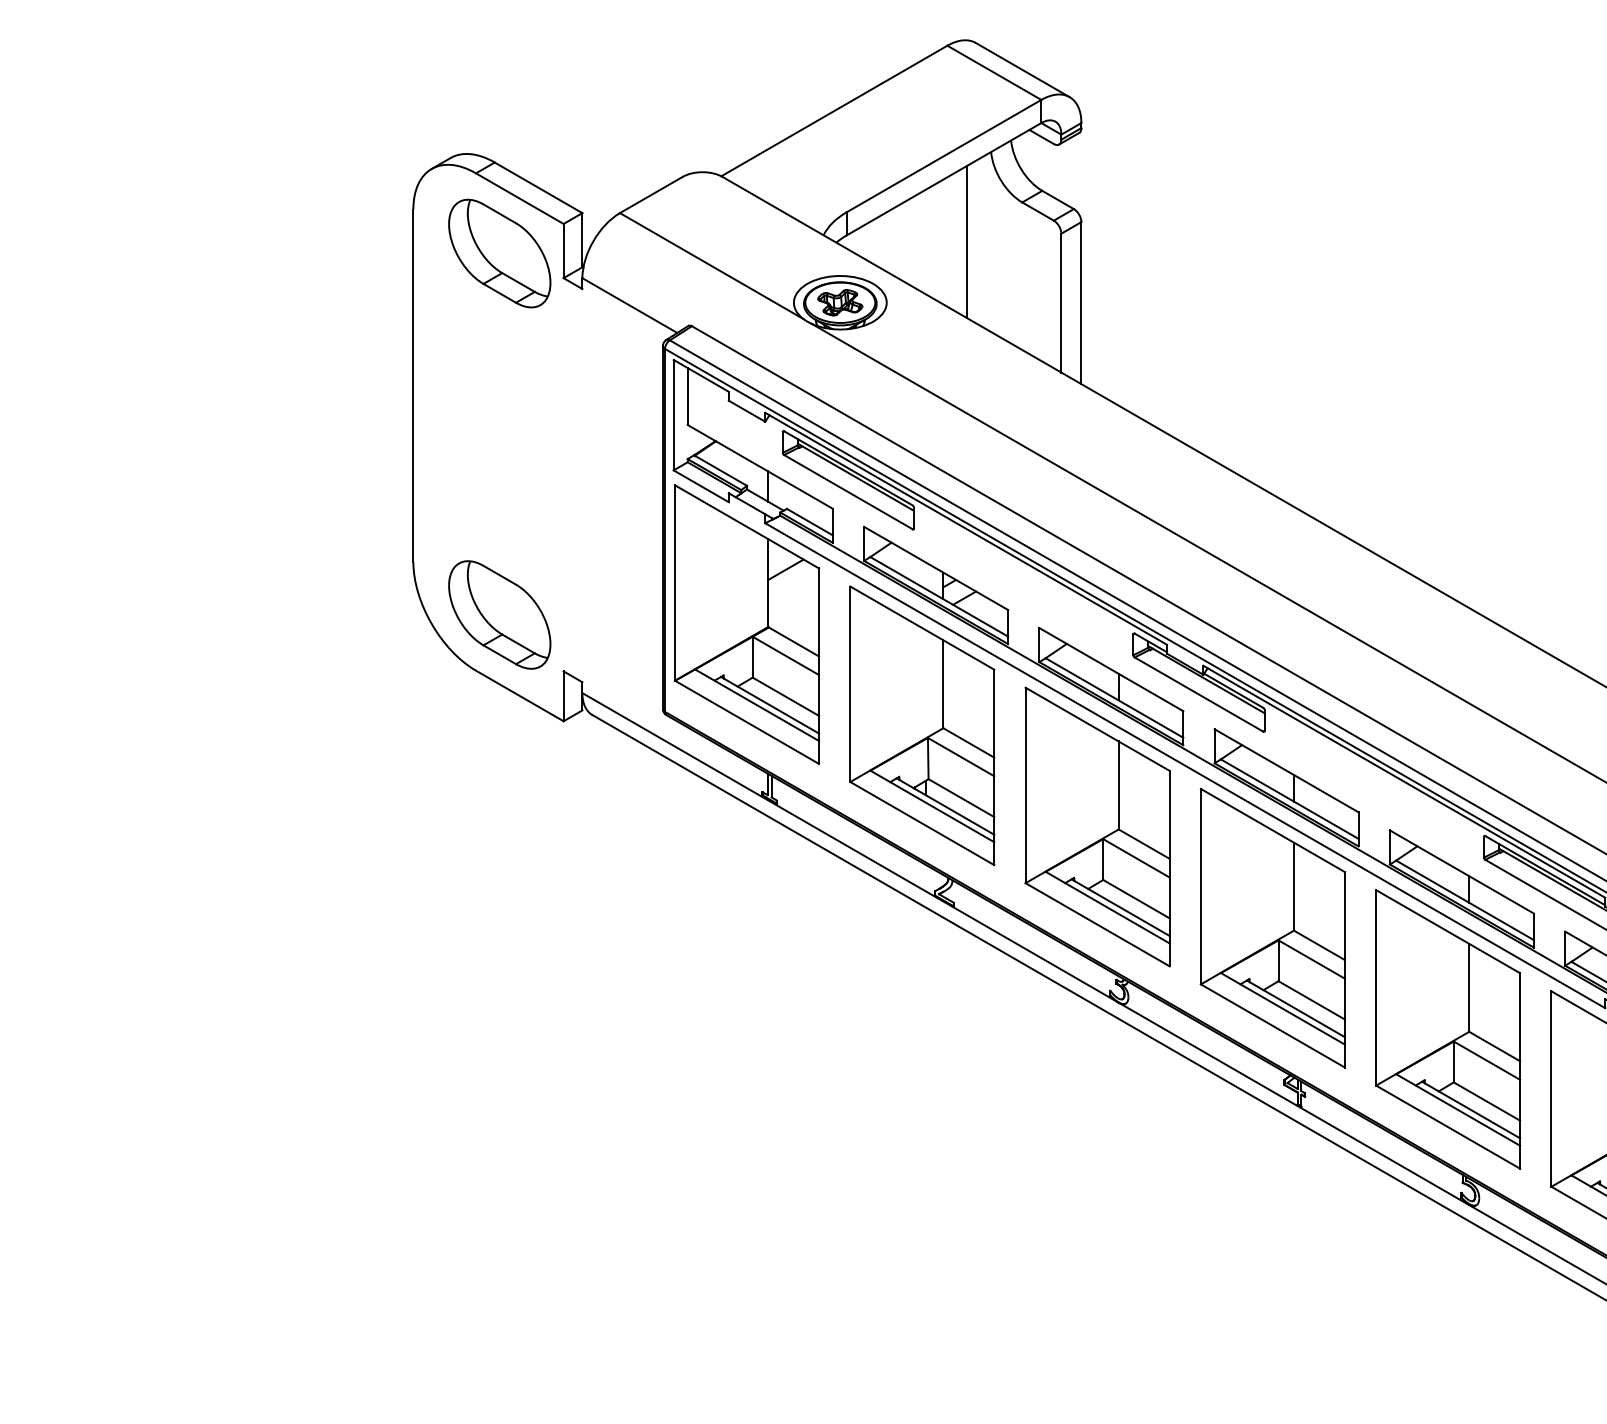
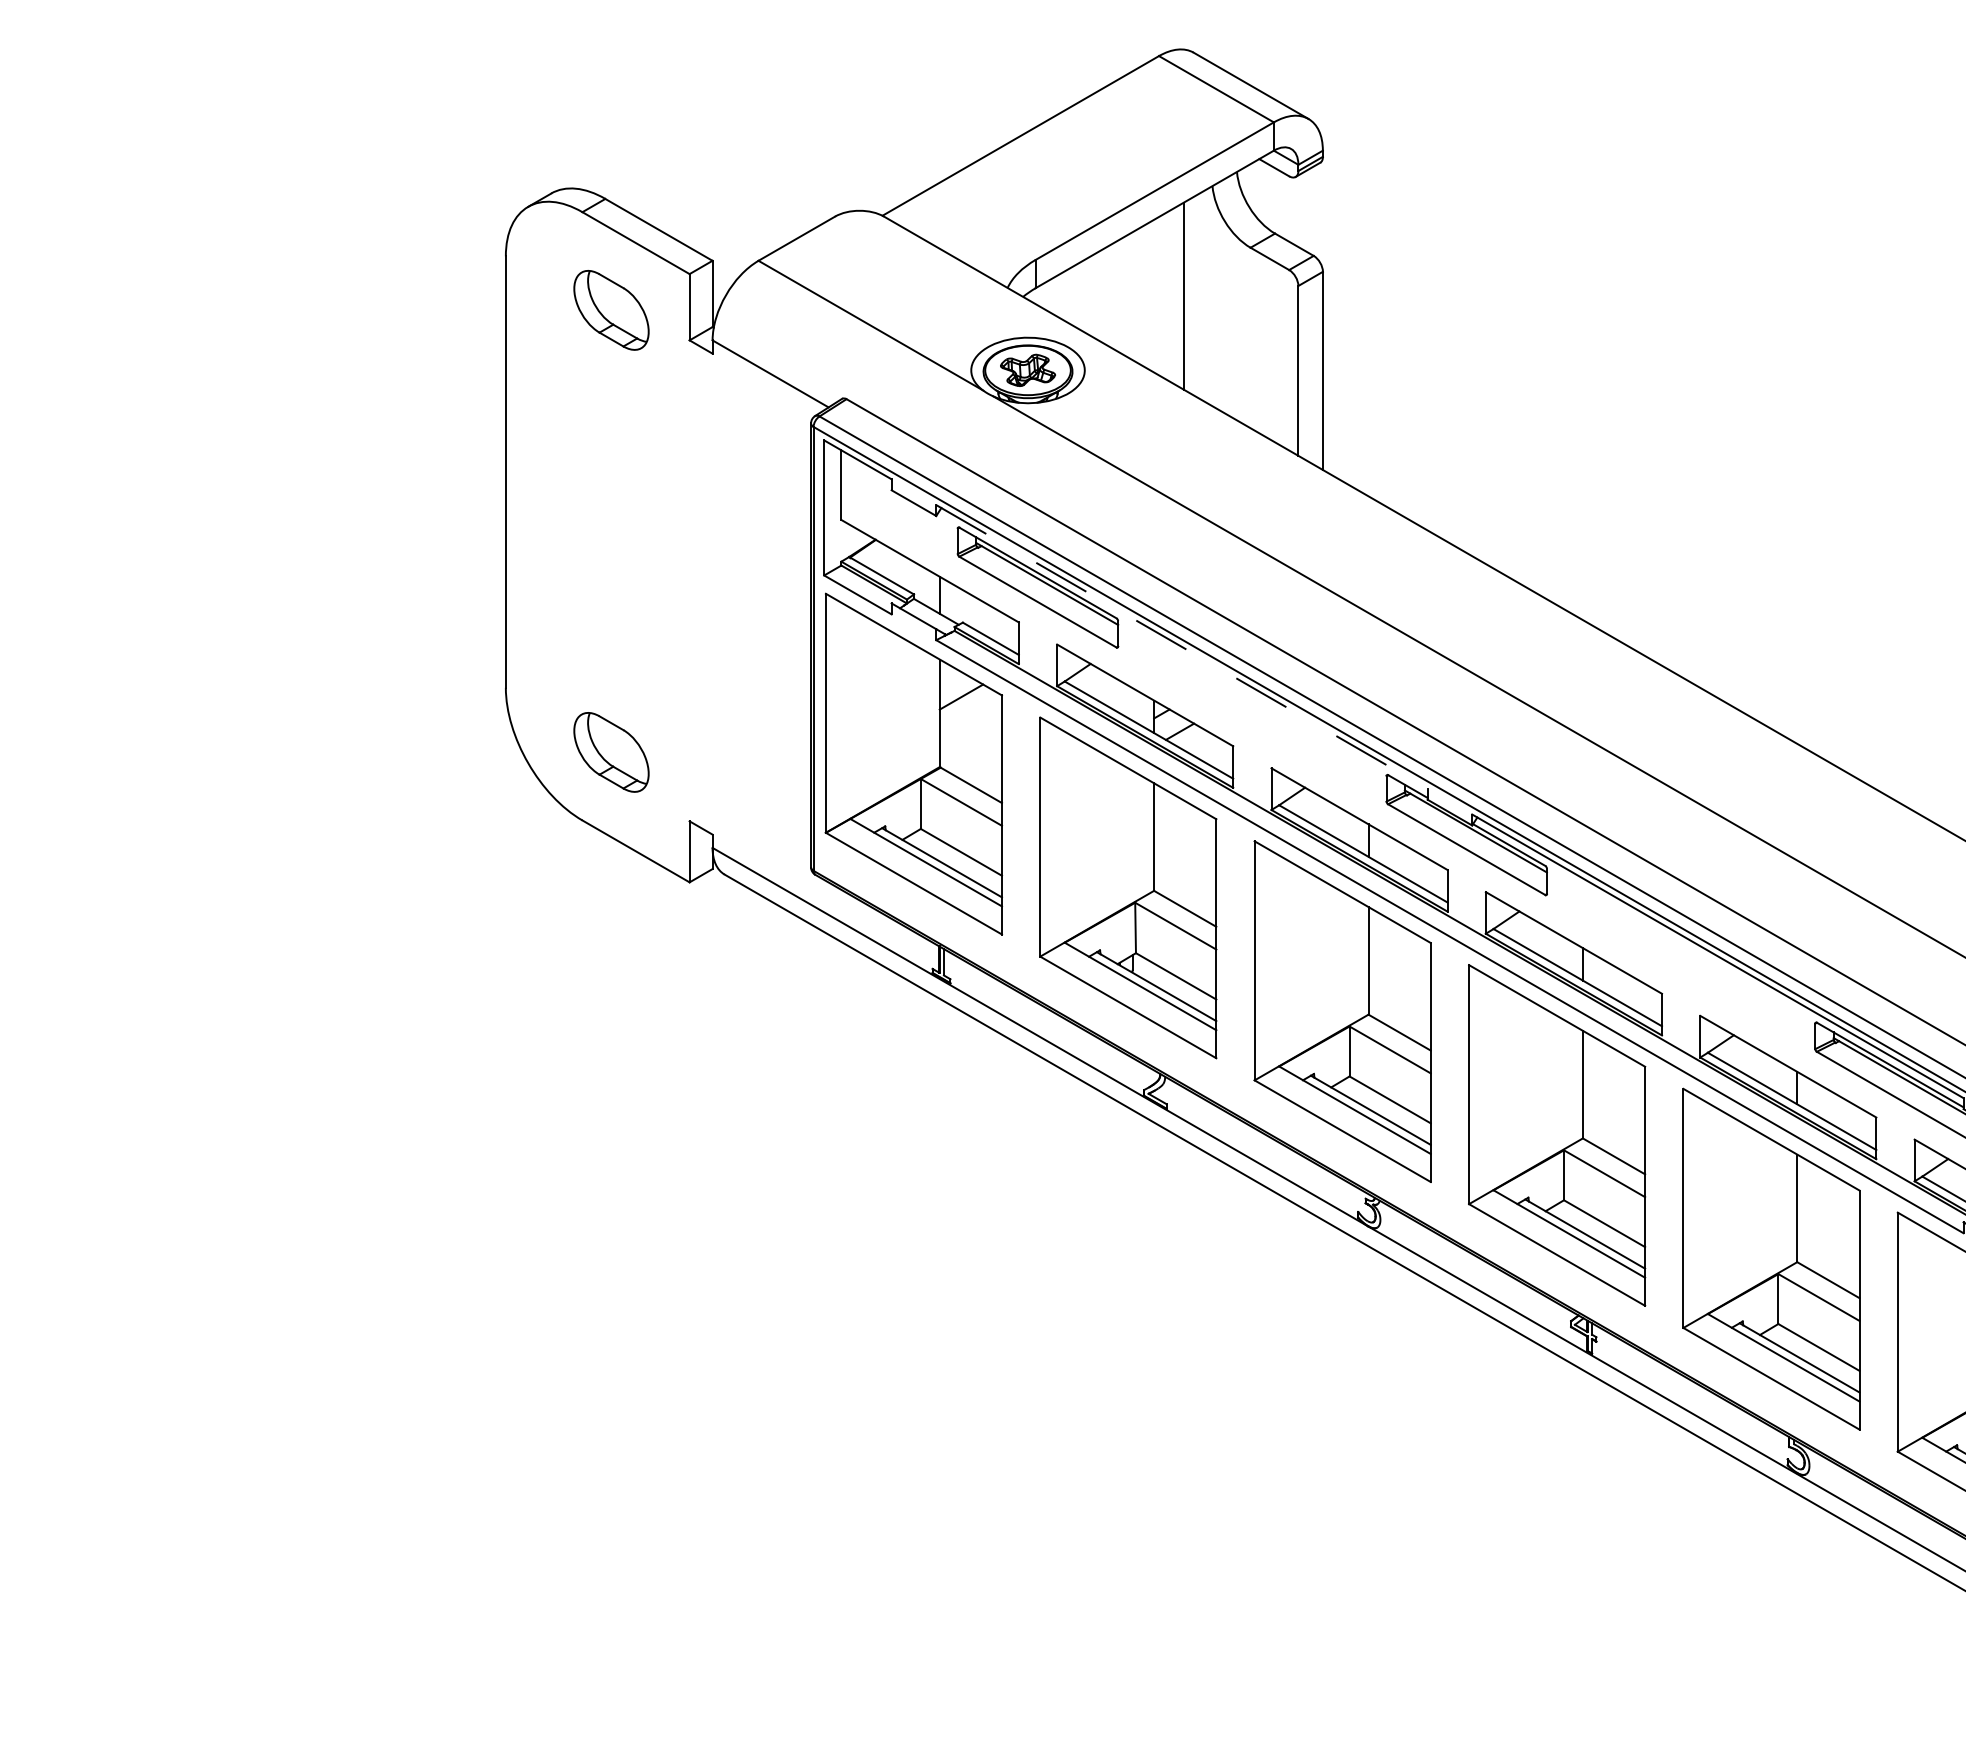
part: (499, 253) -> (611, 310), size x0.6
line: (965, 528) -> (1181, 646), solid -> dashed
part: (499, 615) -> (611, 752), size x0.6

